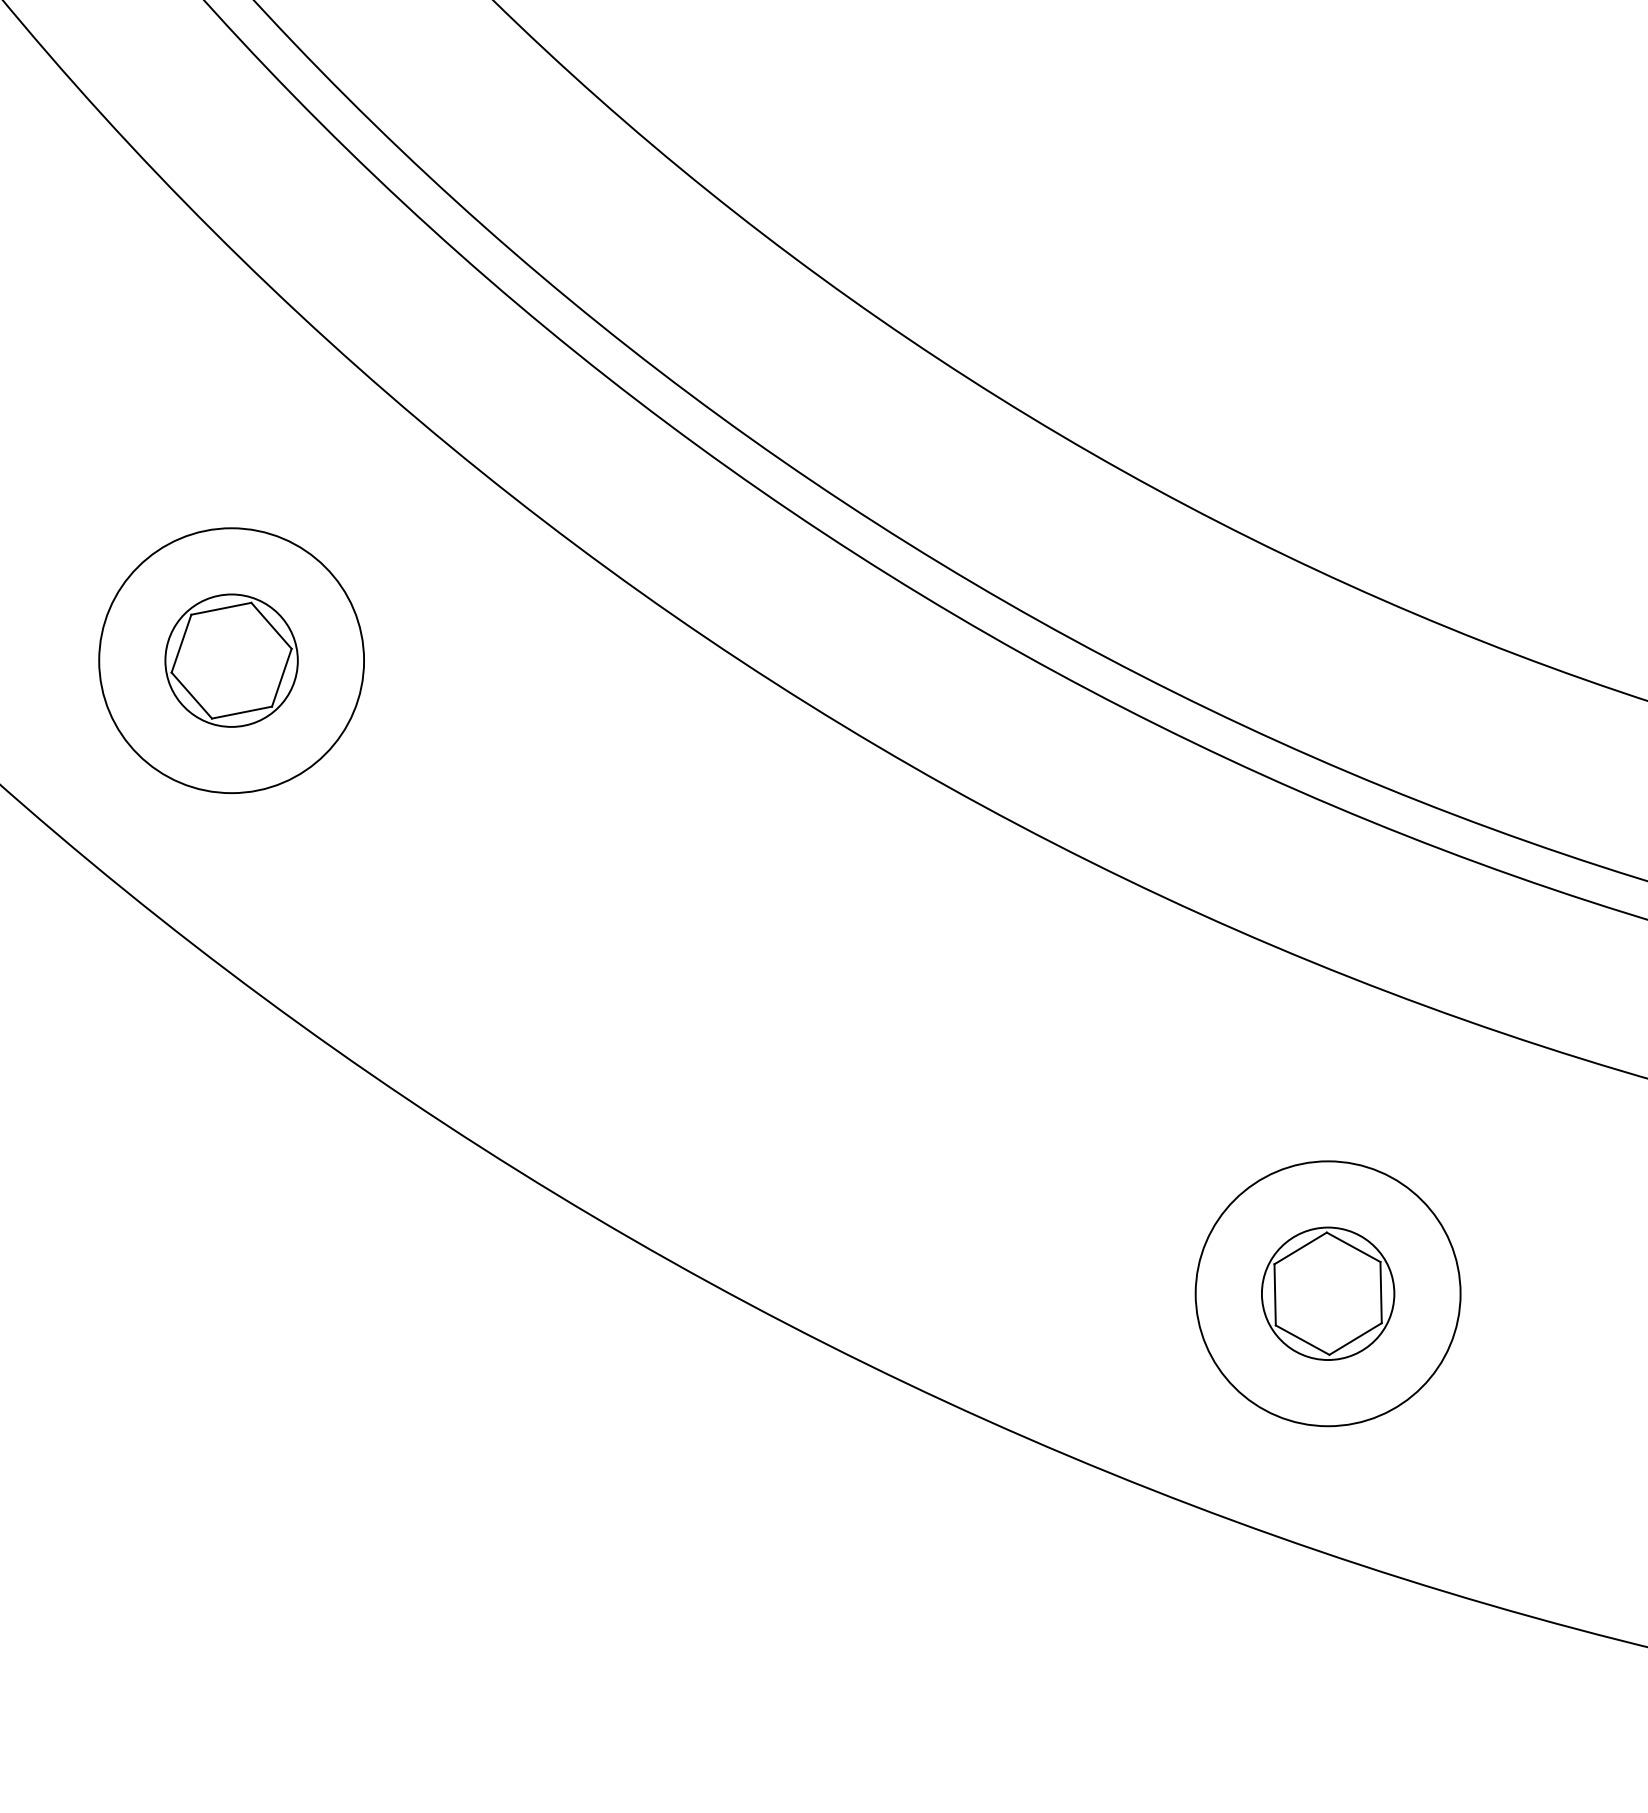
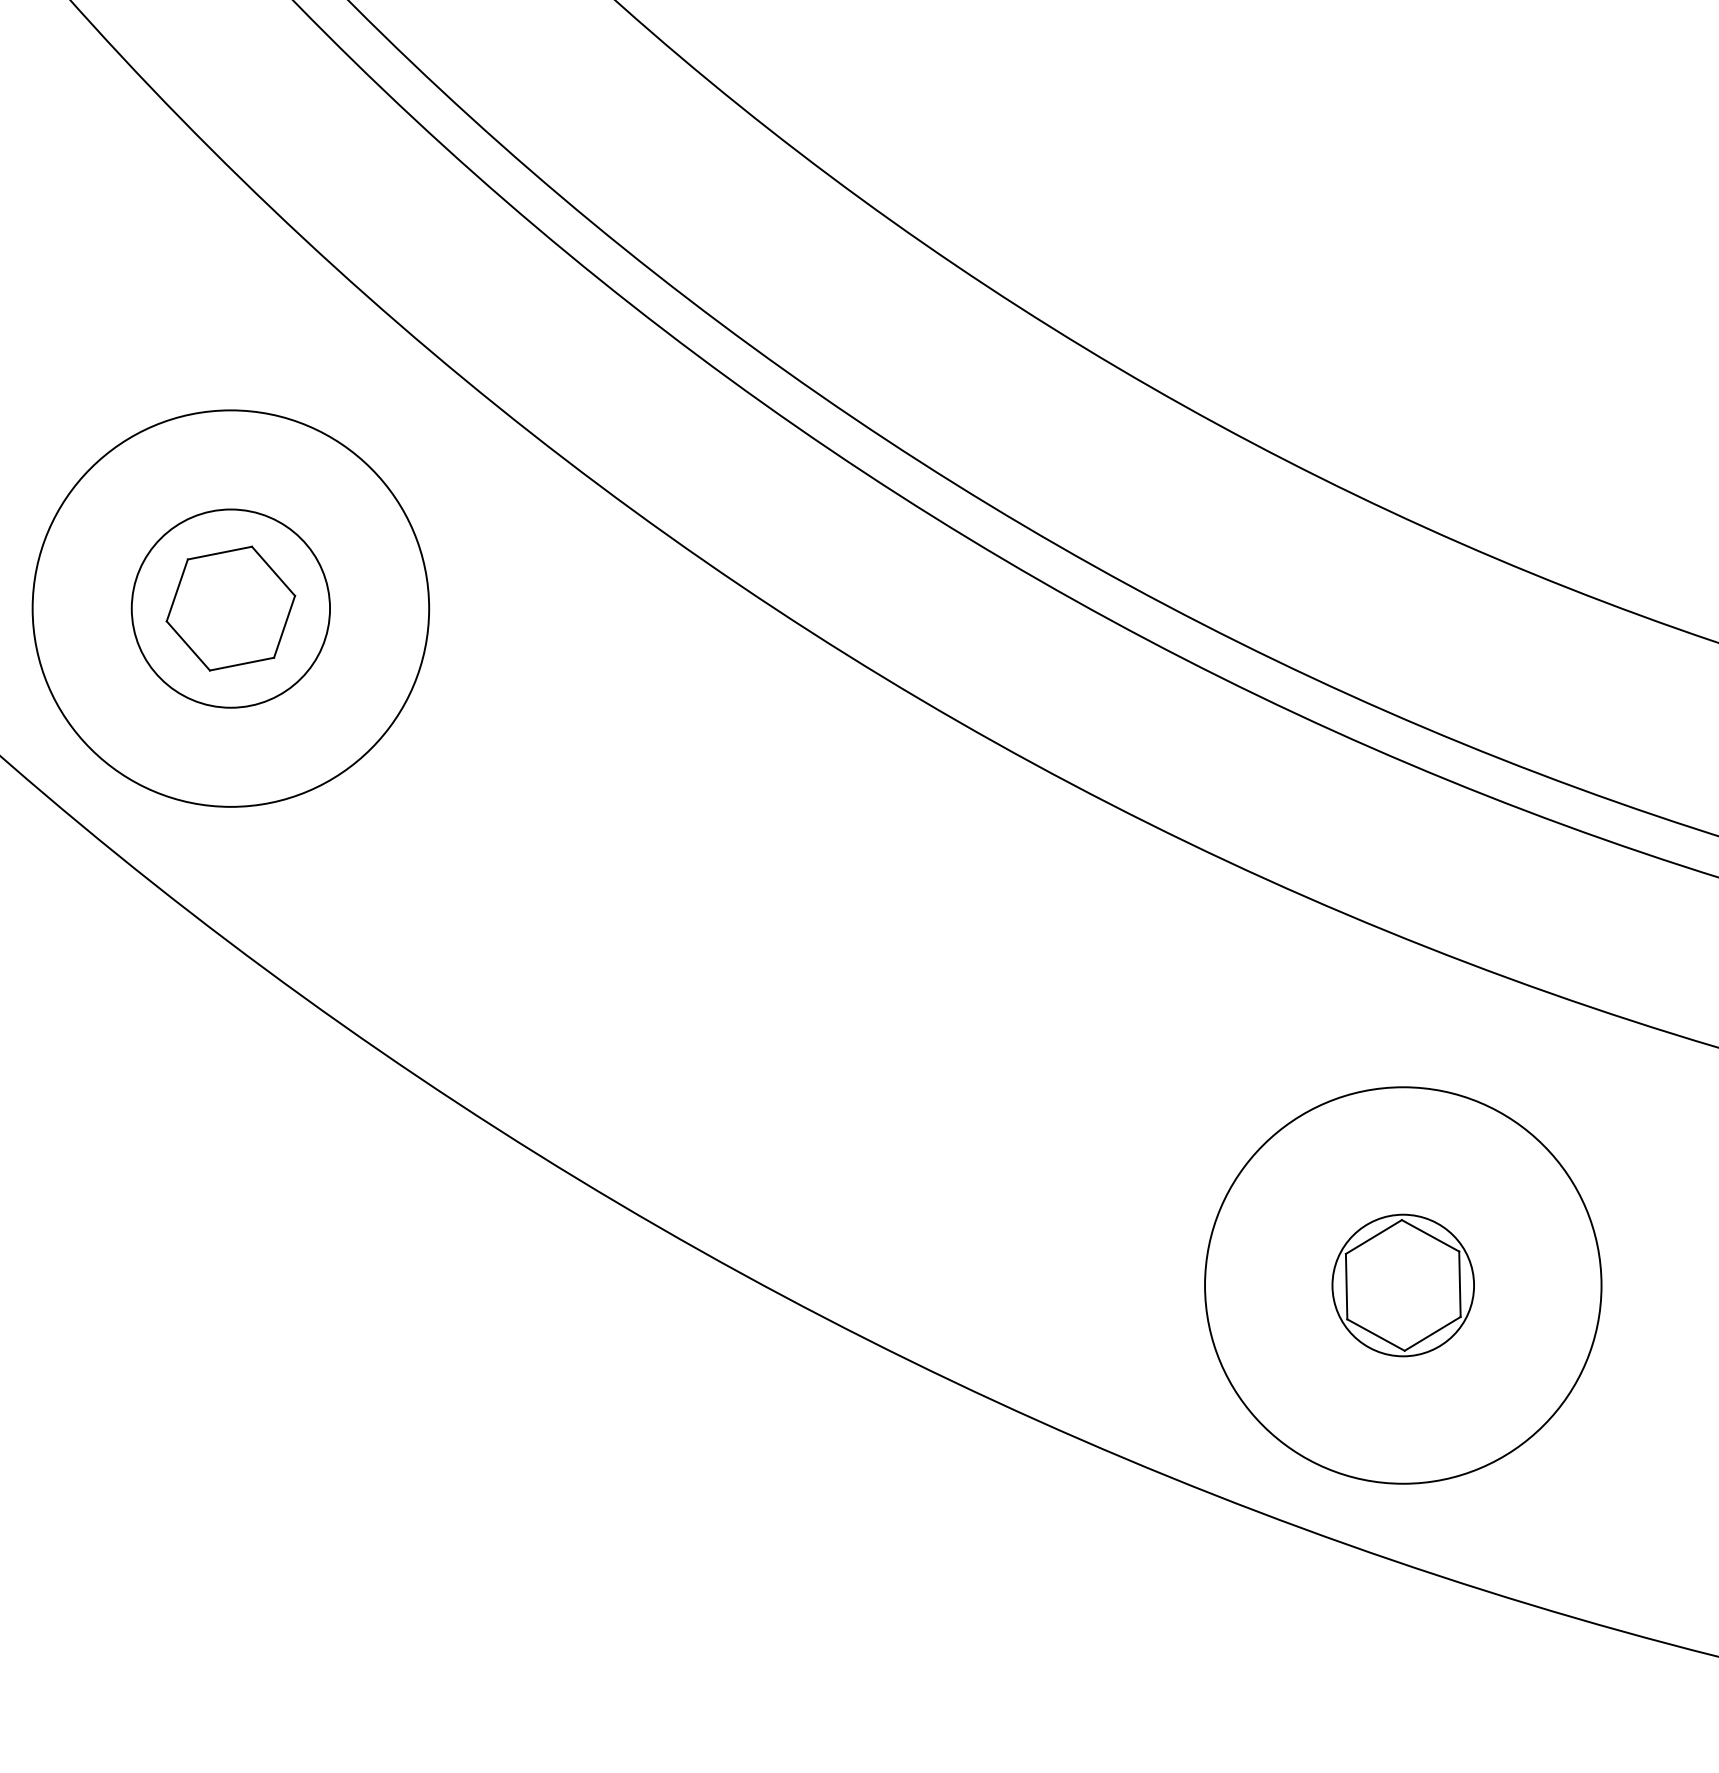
circle: (231, 660) -> (230, 608), size x1.4
circle: (231, 660) -> (230, 608), size x1.4
circle: (1327, 1293) -> (1402, 1285), size x1.4

